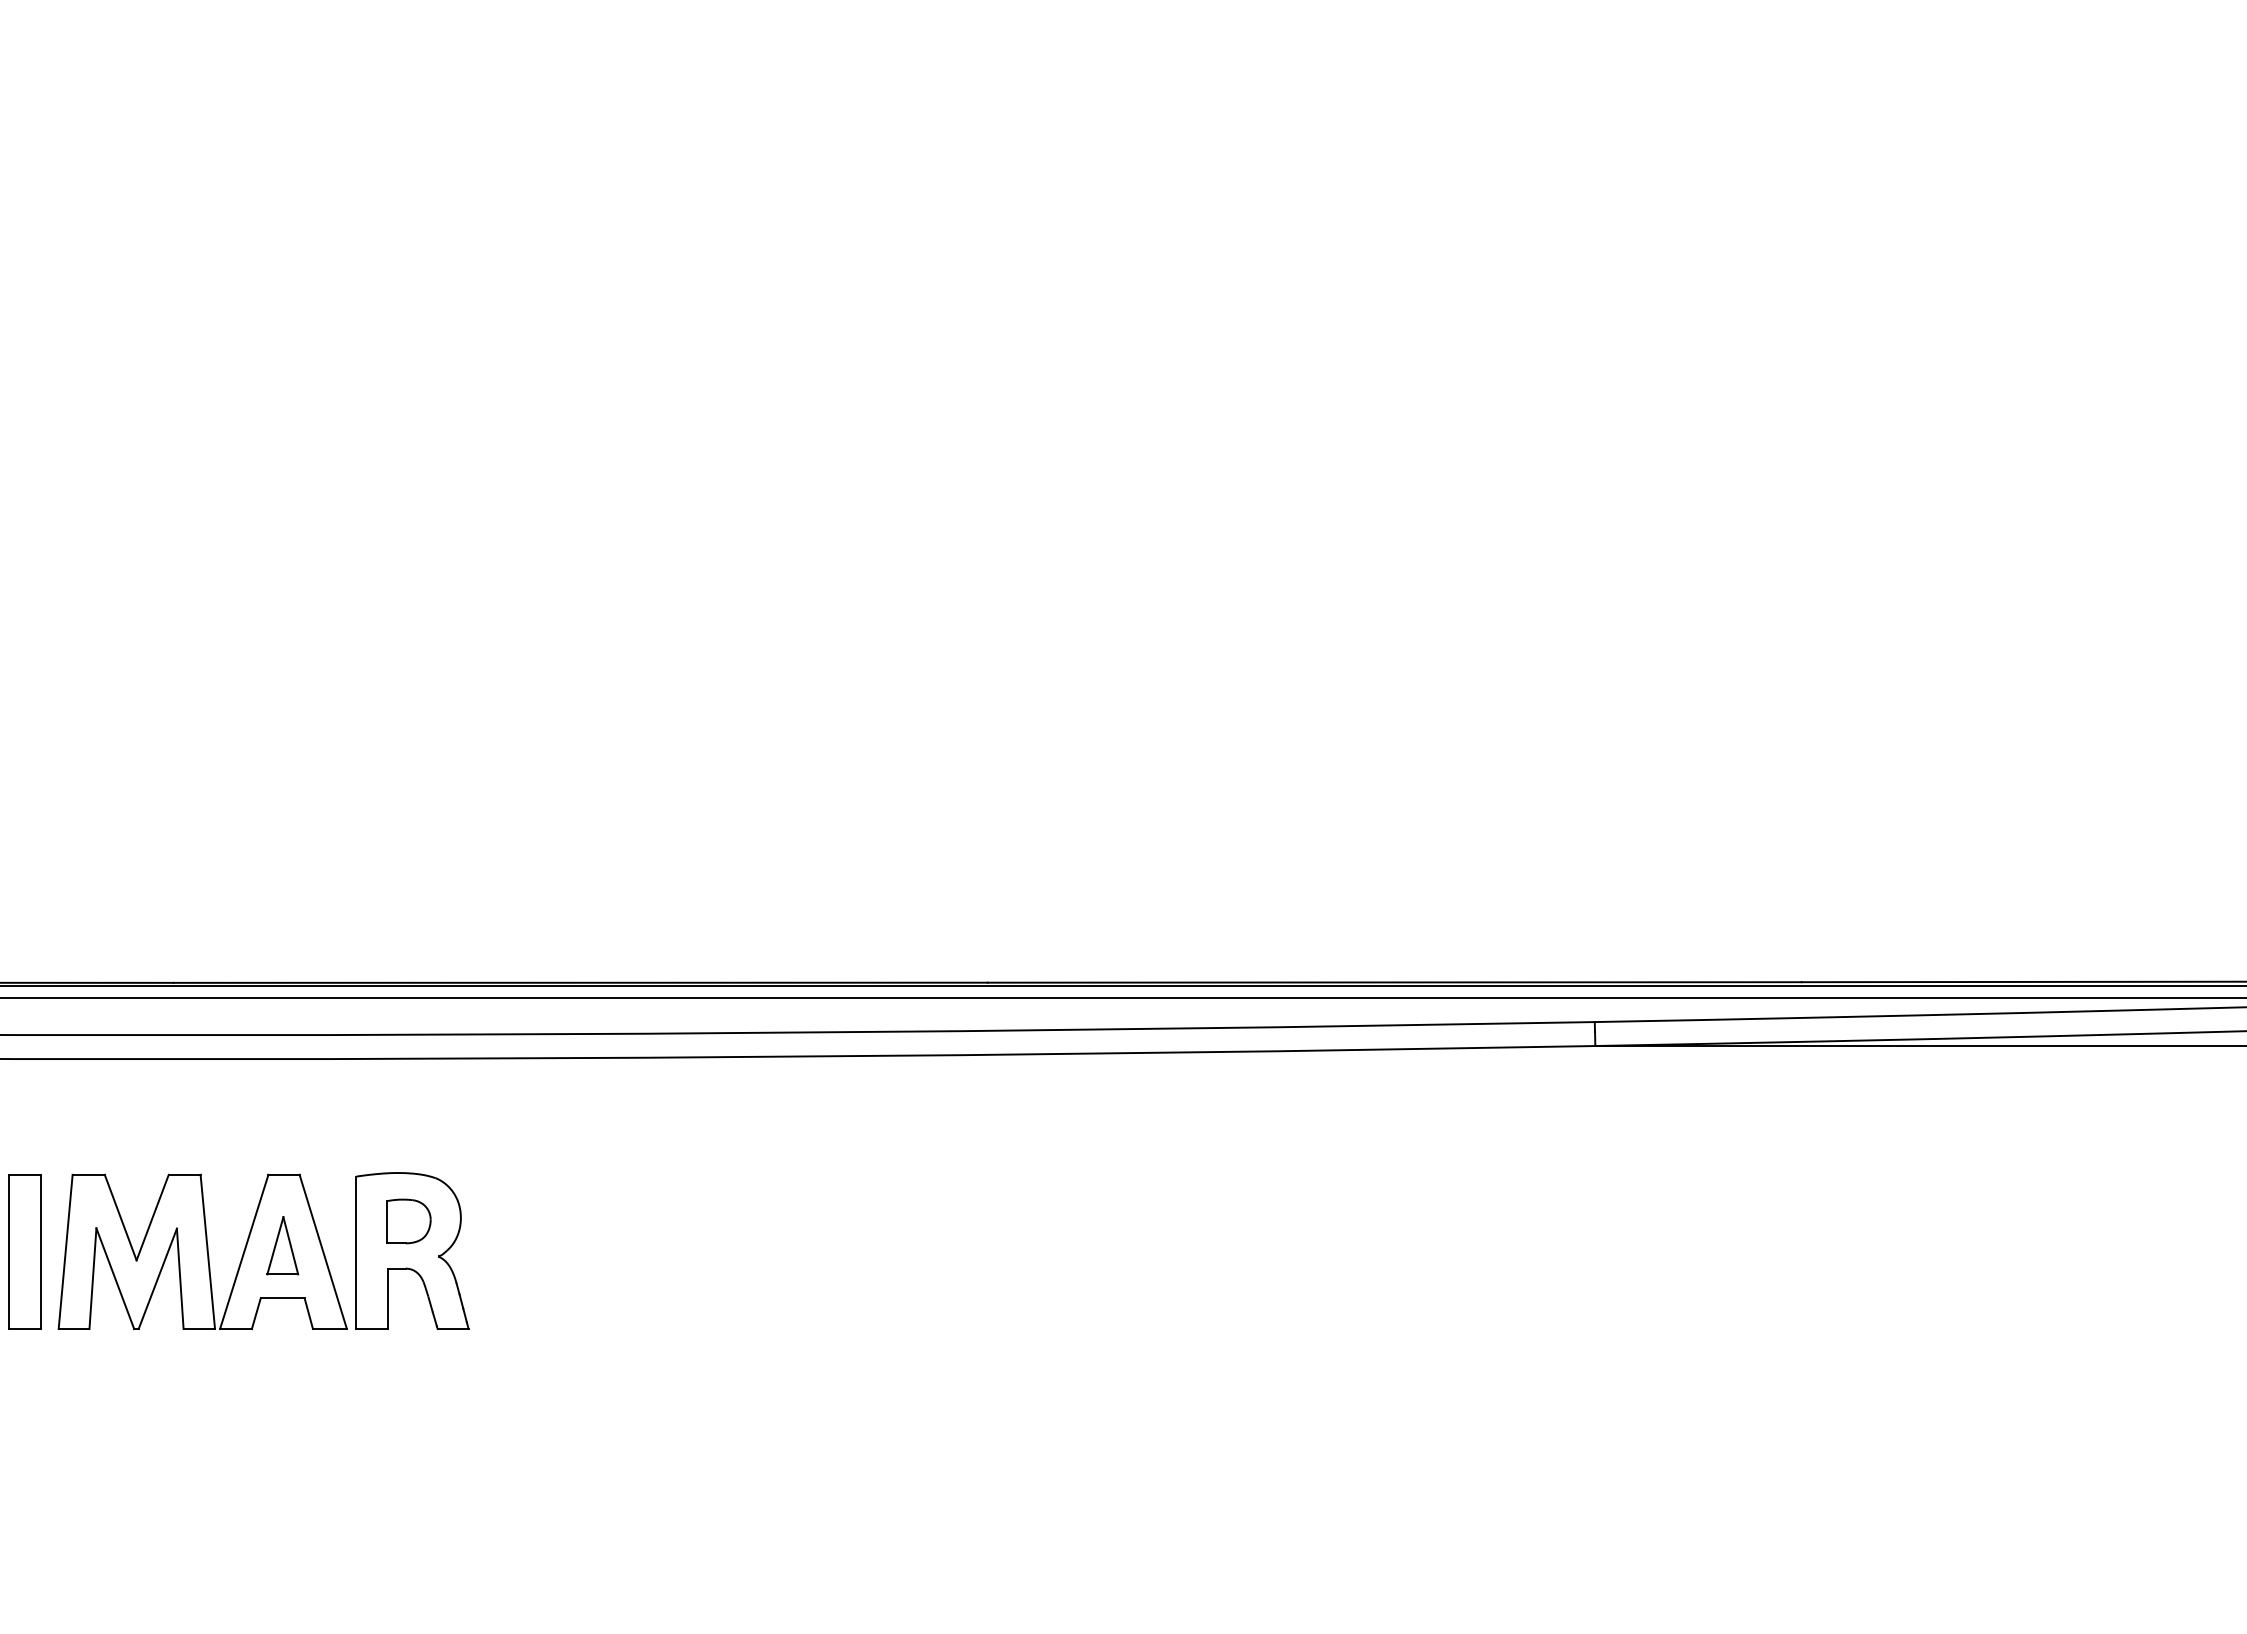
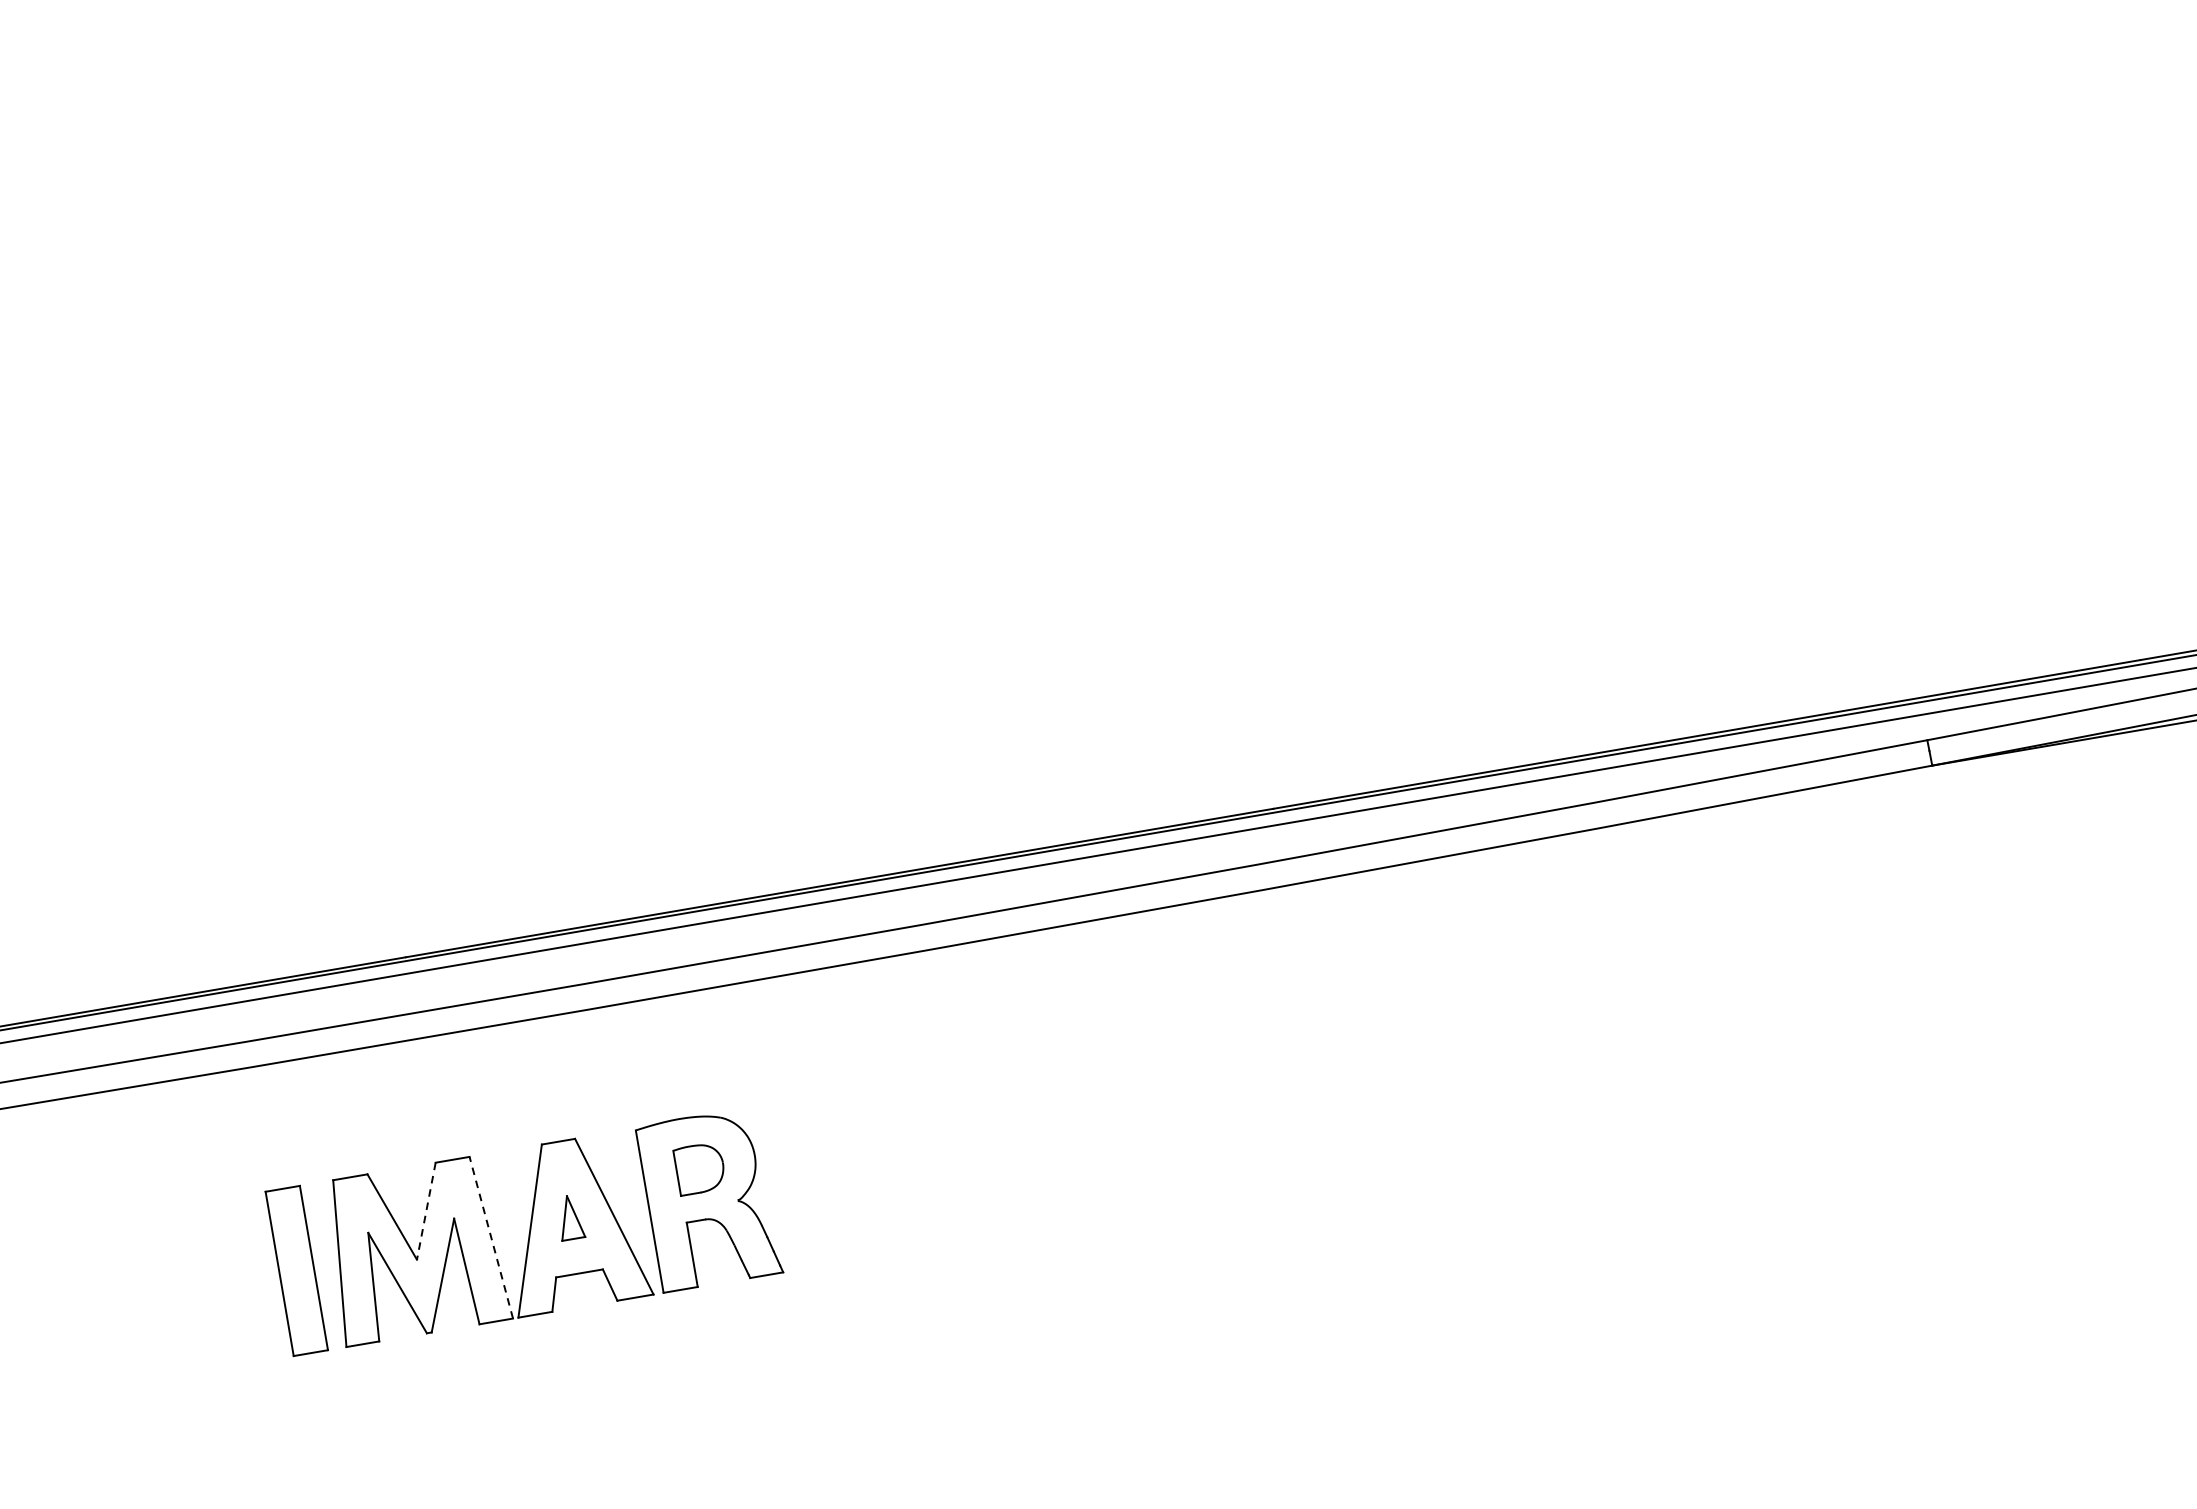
line: (152, 1217) -> (426, 1211), solid -> dashed
part: (282, 1245) -> (569, 1217), size x0.7
line: (207, 1251) -> (490, 1237), solid -> dashed

